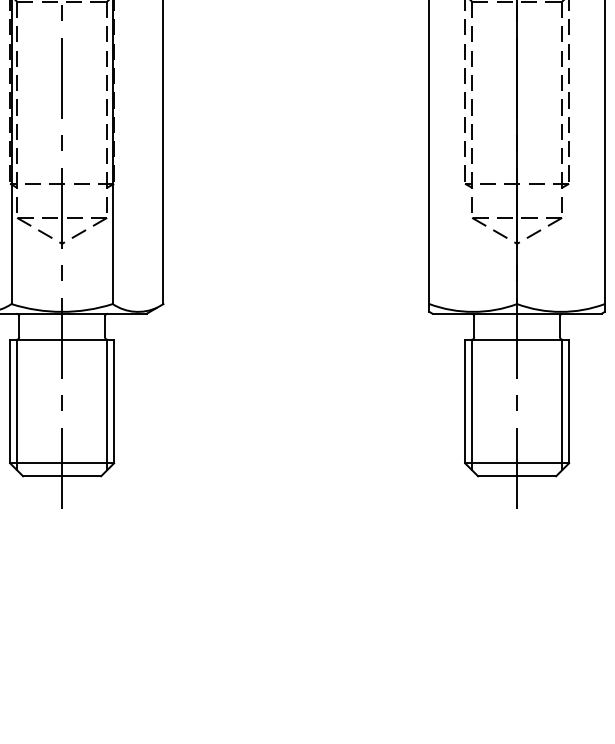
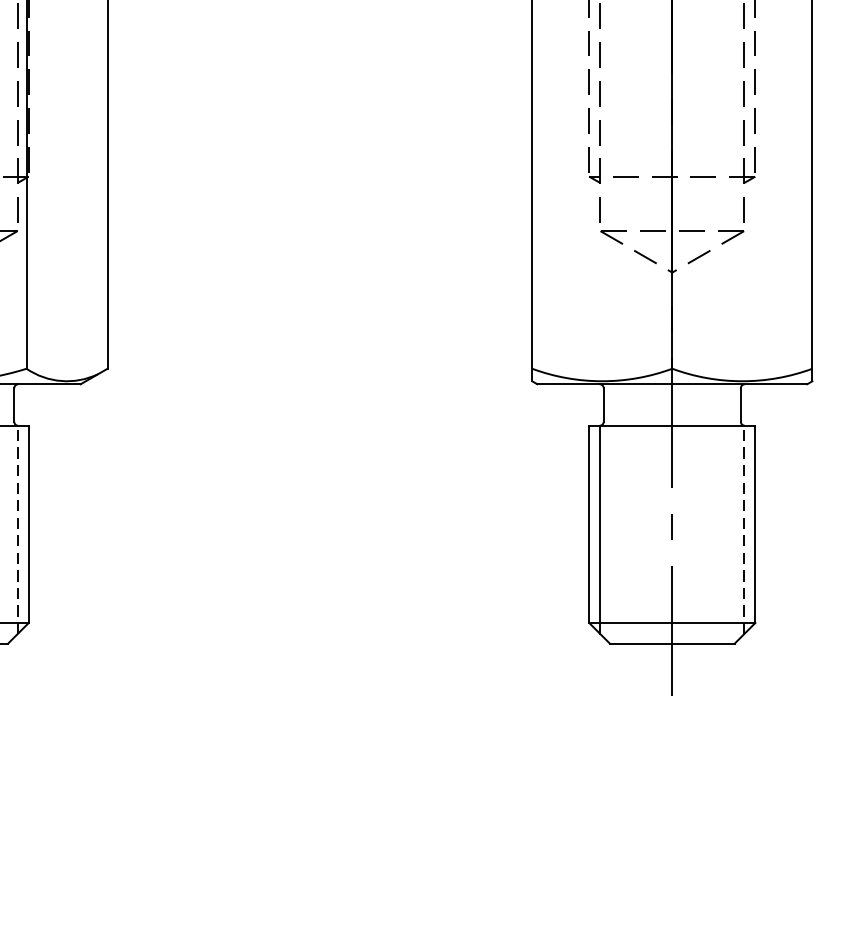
line: (107, 404) -> (18, 529), solid -> dashed
line: (562, 404) -> (744, 529), solid -> dashed

